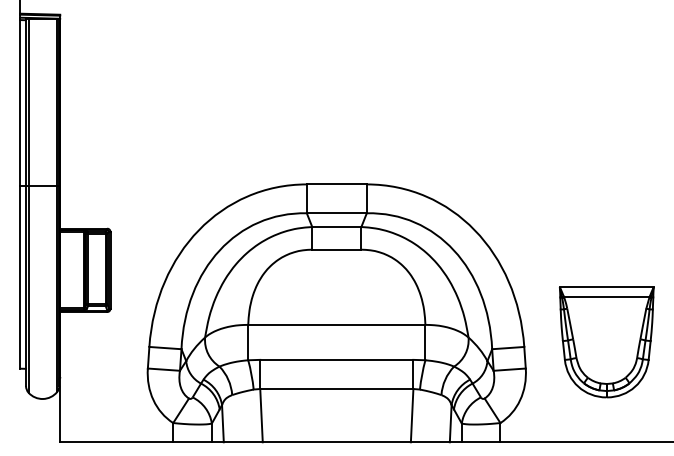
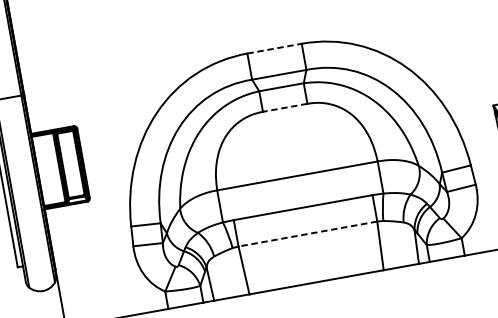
line: (336, 184) -> (274, 48), solid -> dashed
line: (336, 249) -> (284, 107), solid -> dashed
line: (336, 389) -> (307, 234), solid -> dashed

